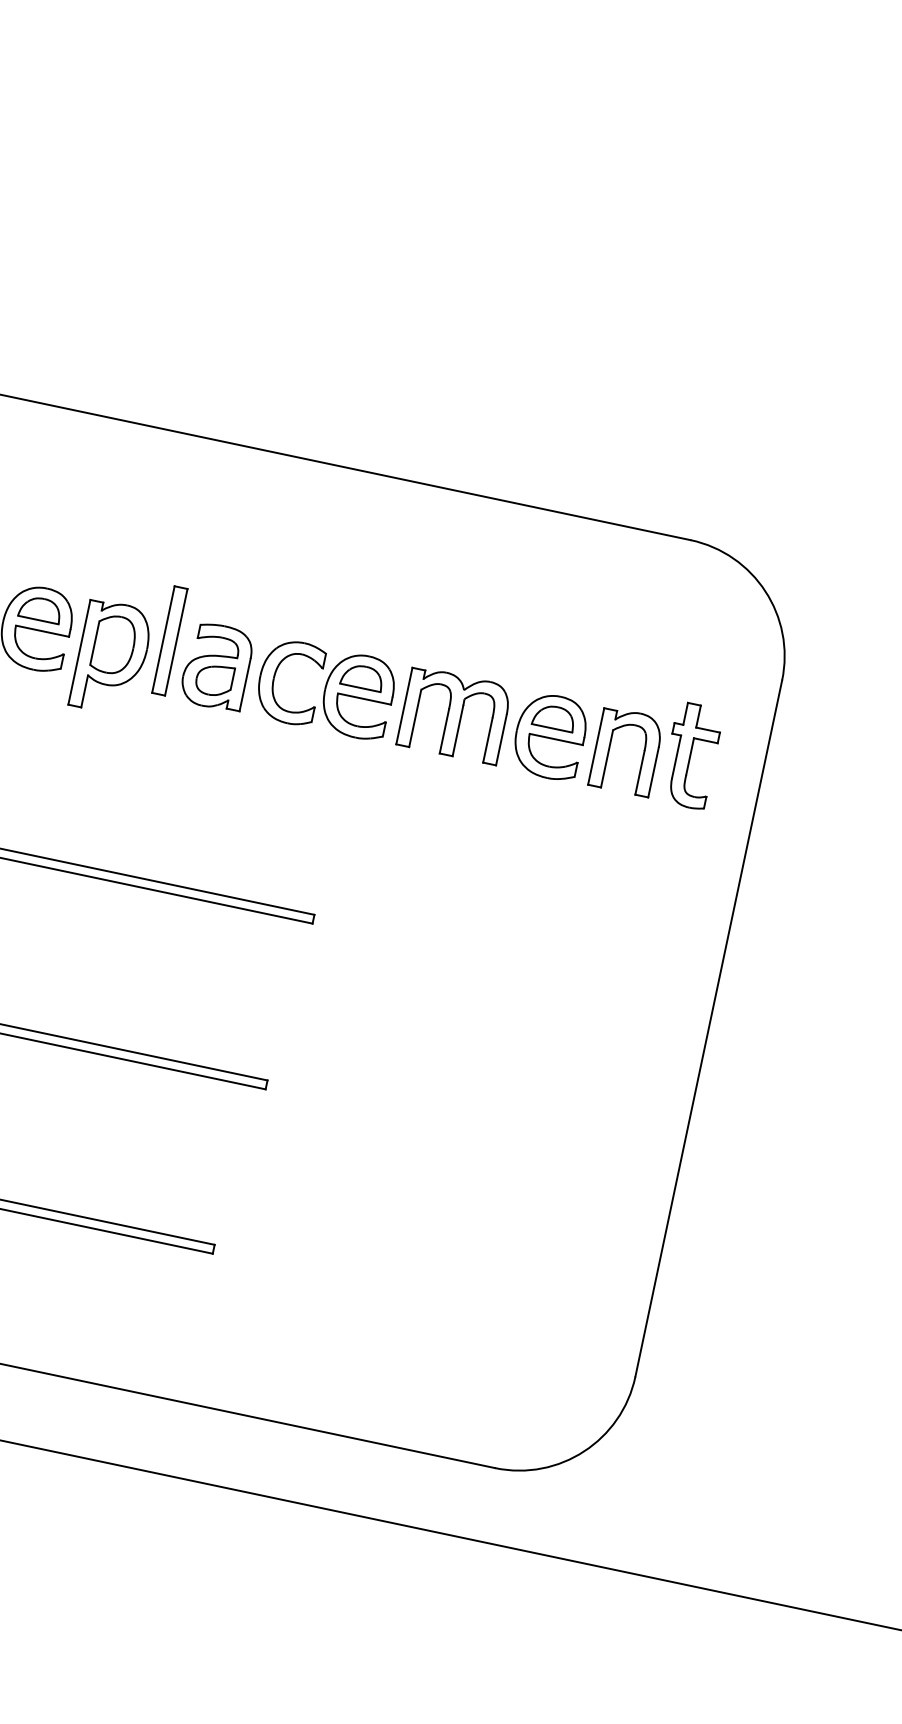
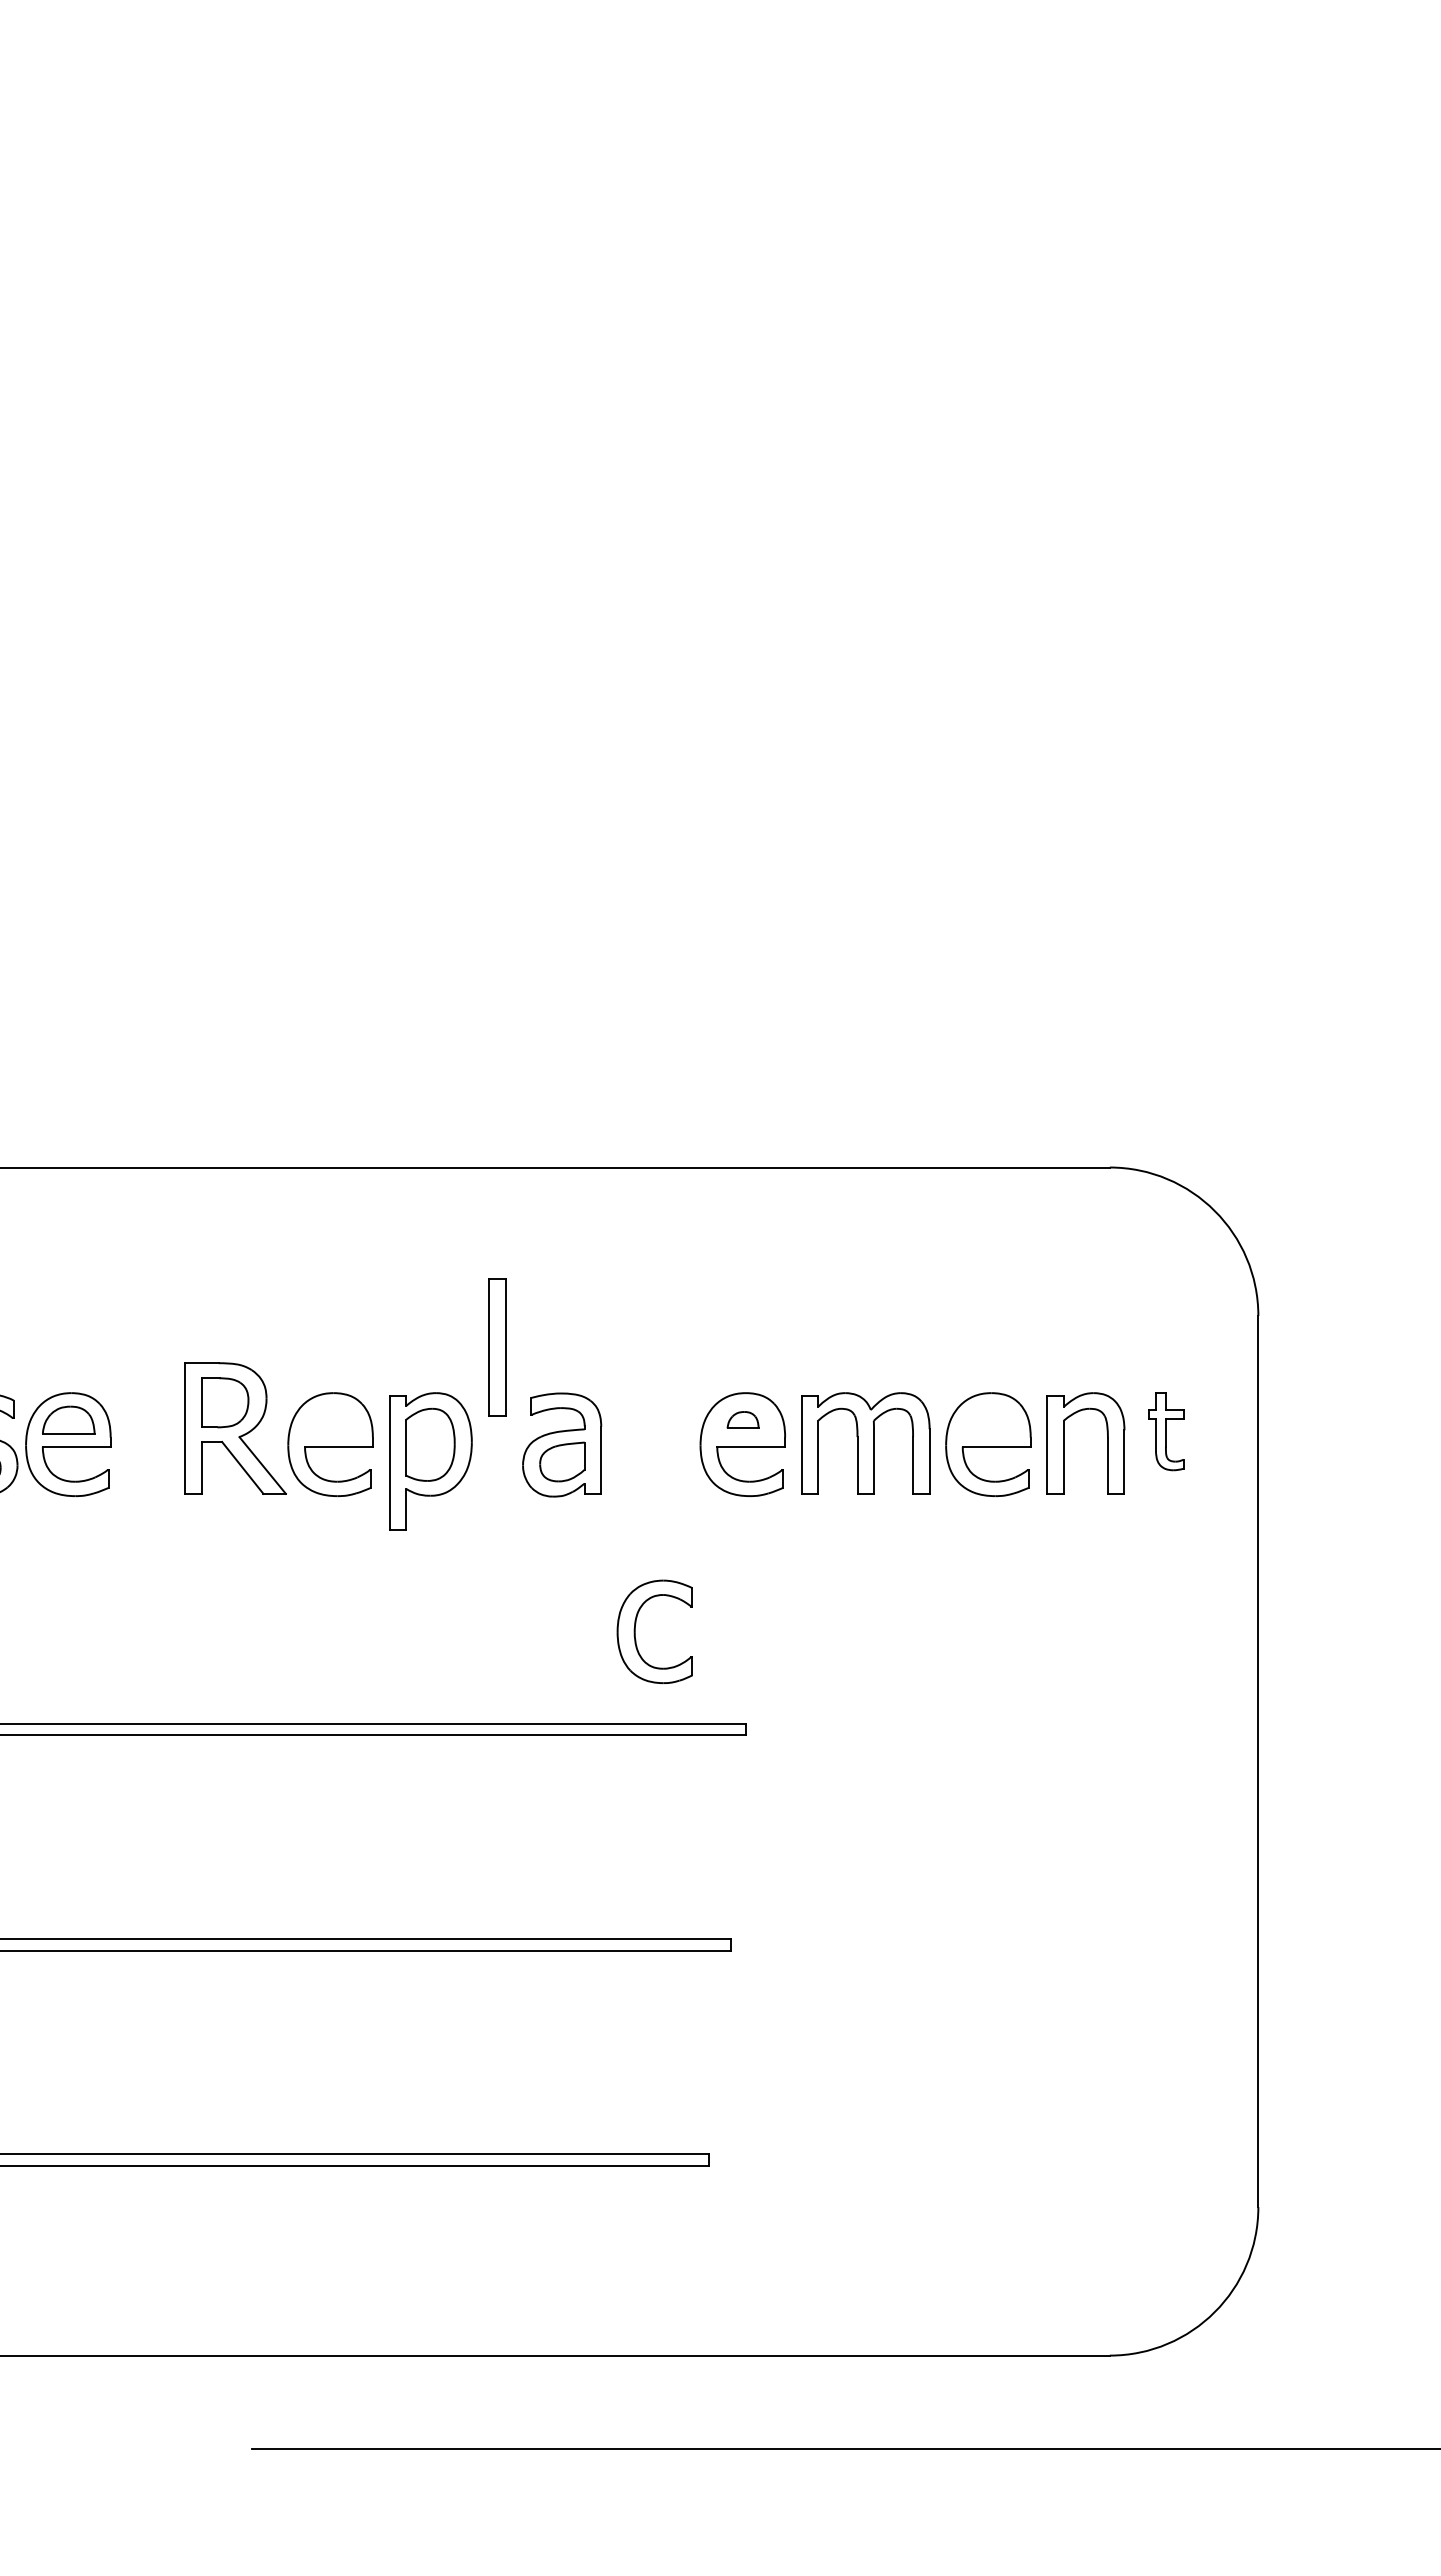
part: (40, 608) -> (330, 1419), removed
part: (169, 640) -> (497, 1347), moved
part: (362, 676) -> (742, 1419), size x0.6
part: (274, 678) -> (635, 1631), moved
part: (554, 716) -> (988, 1419), removed
part: (691, 755) -> (1166, 1431), size x0.6

